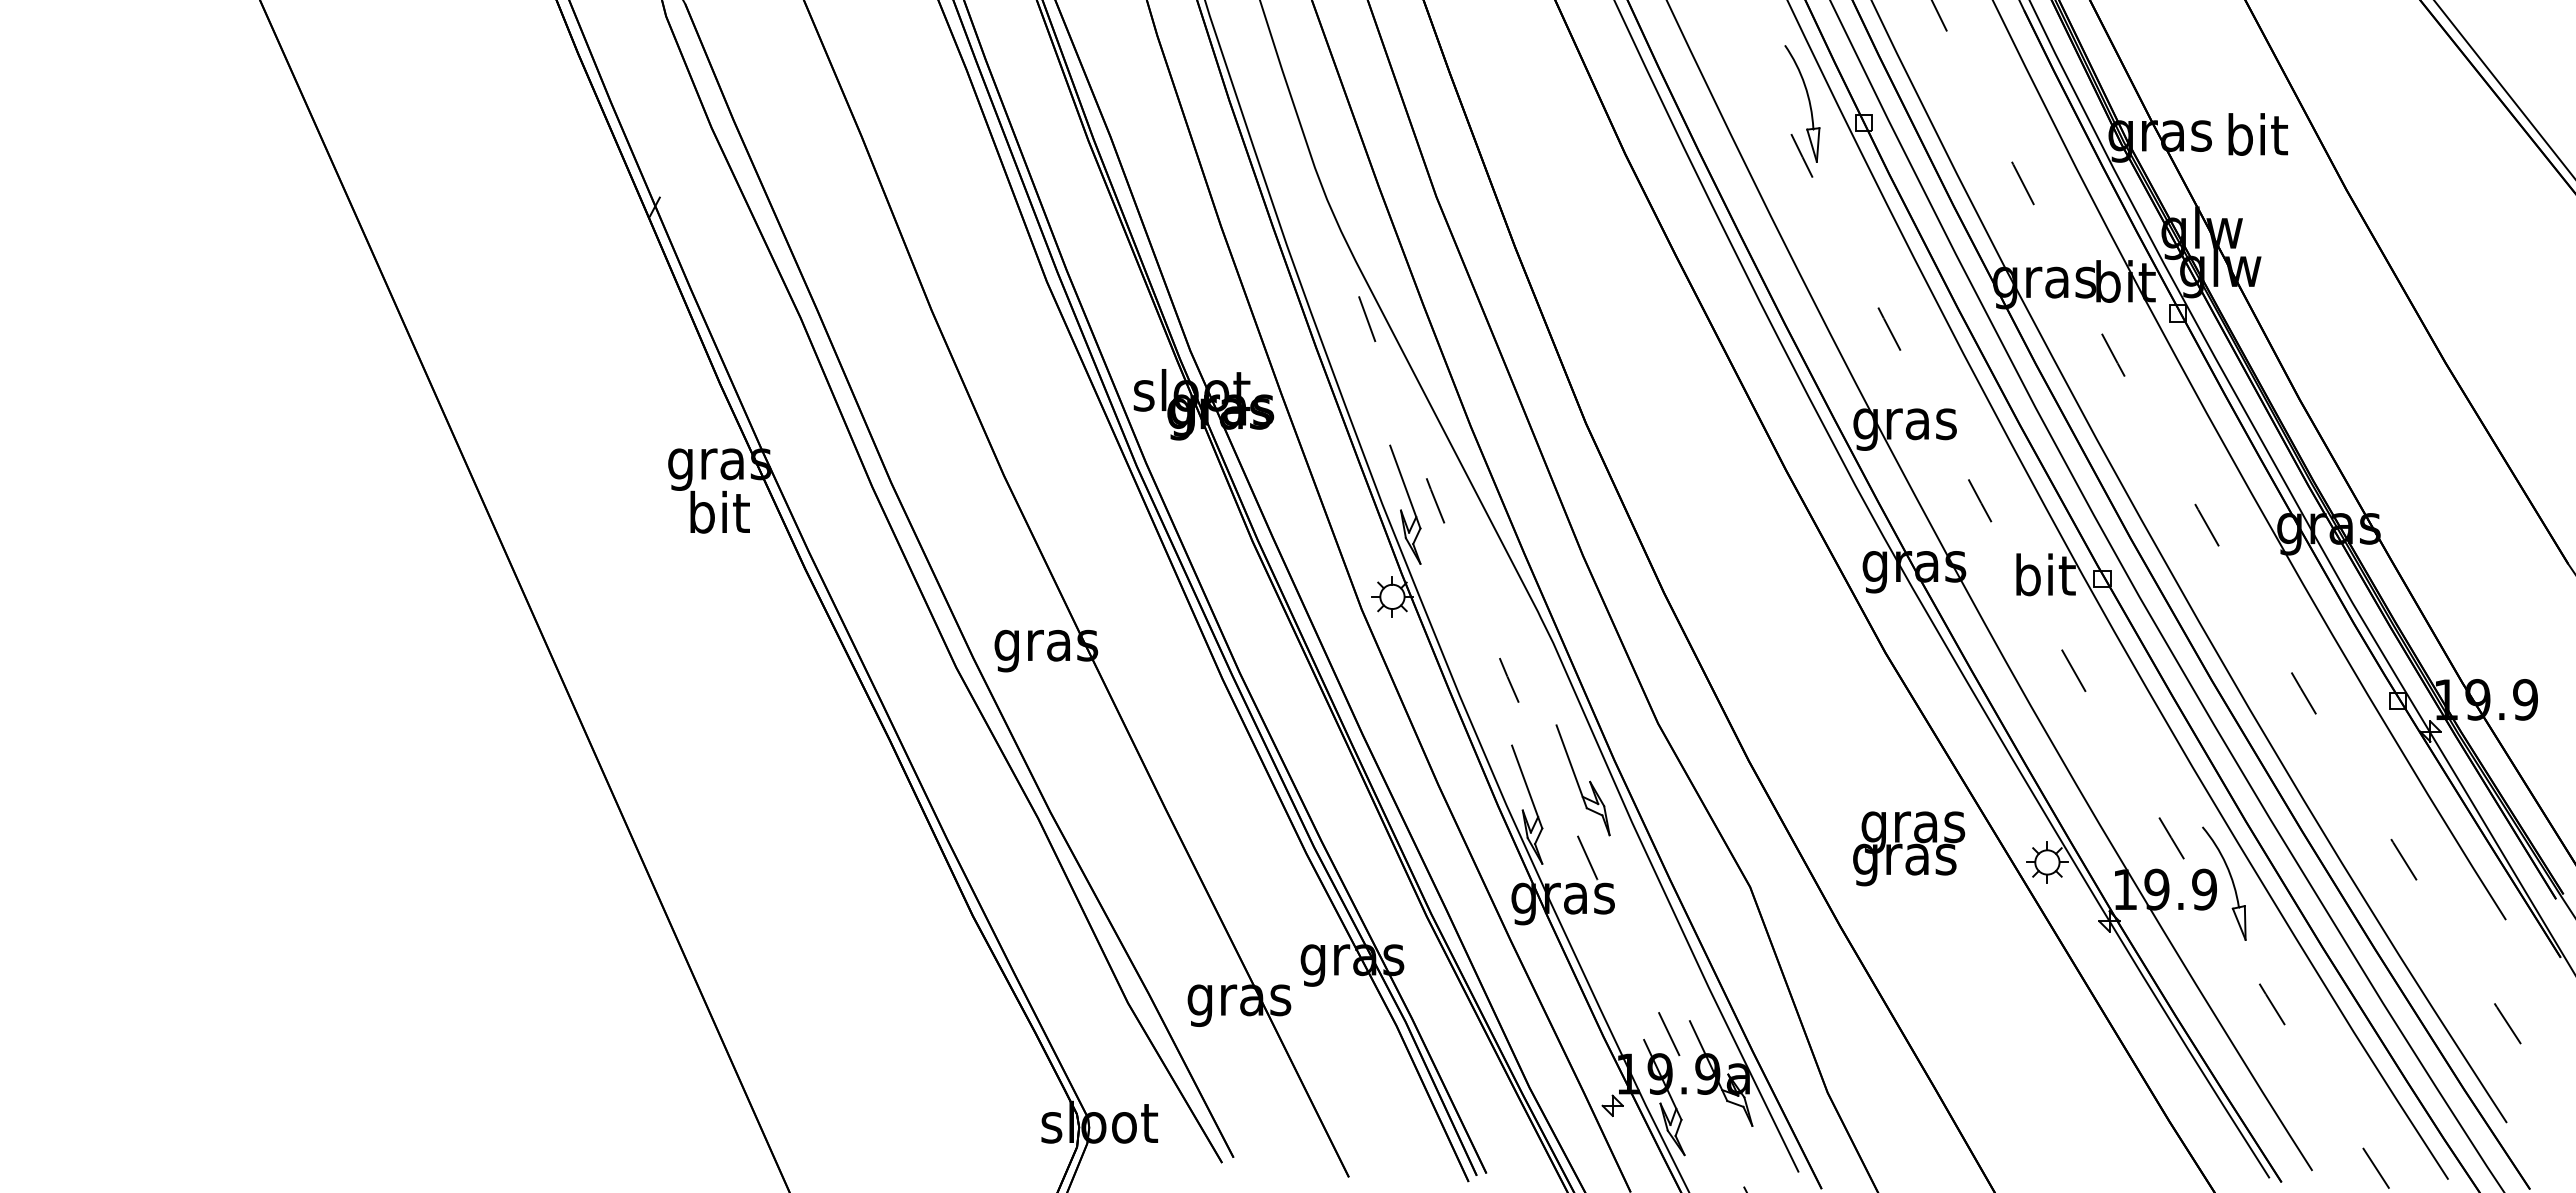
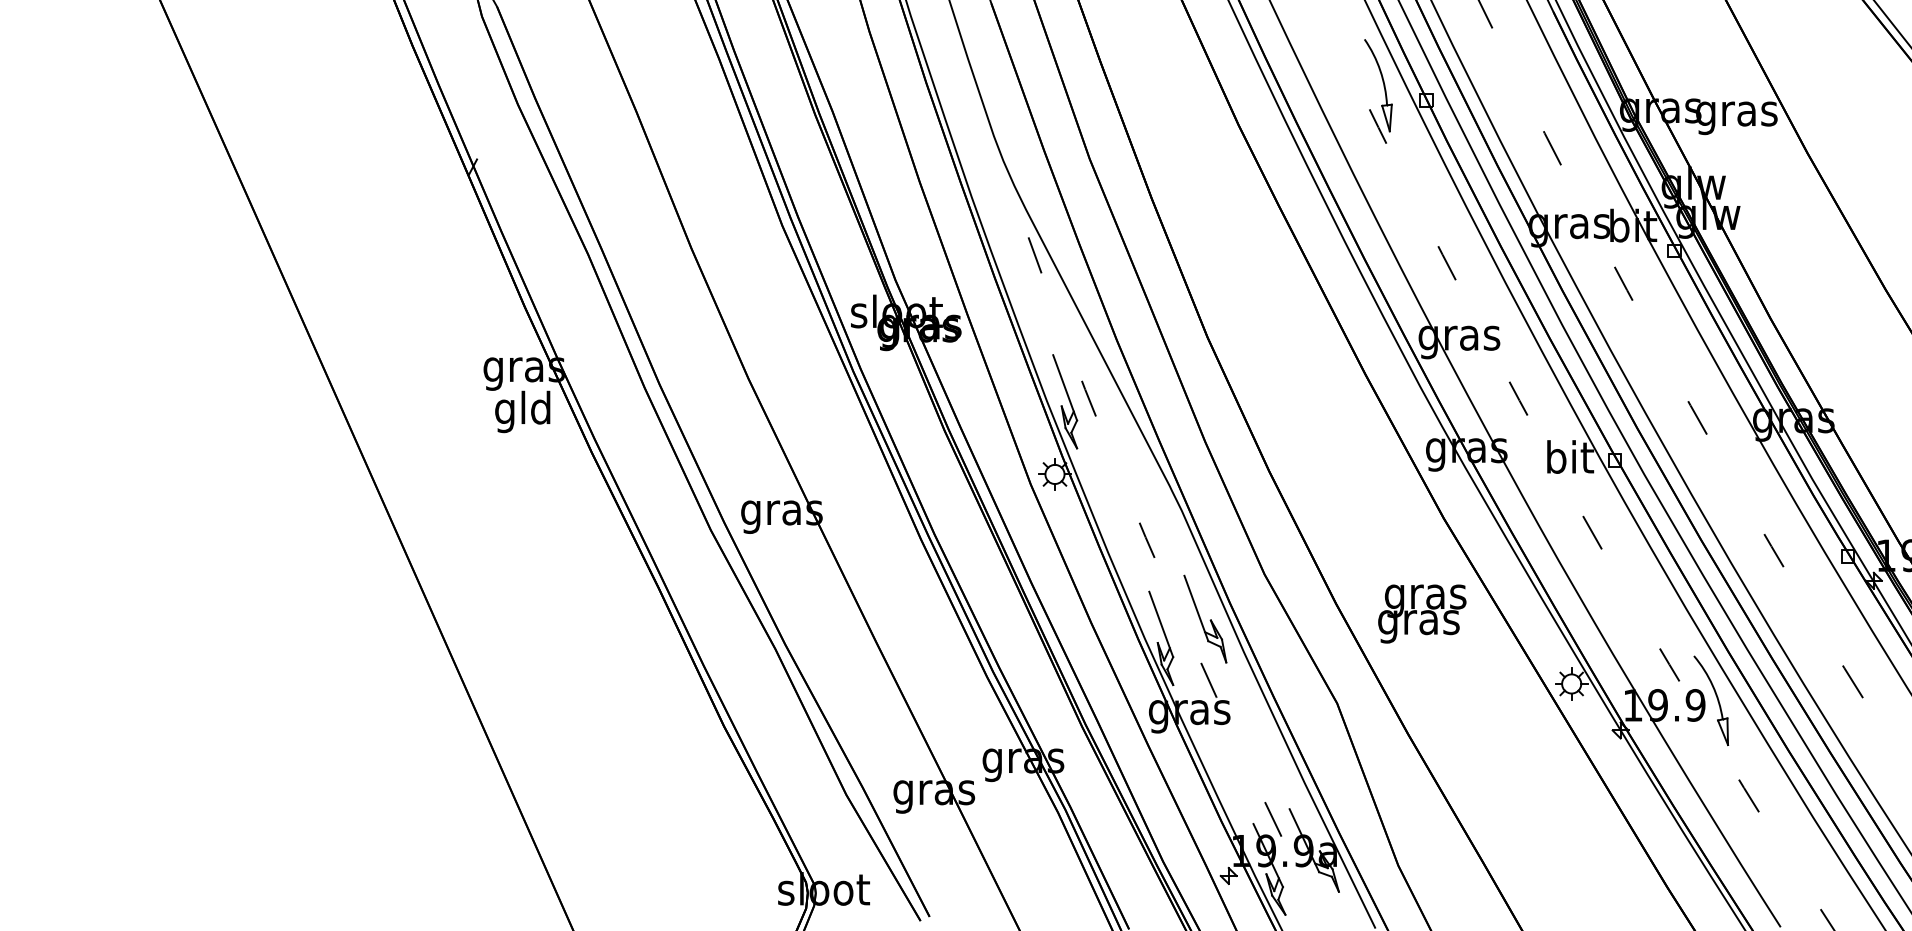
text: (2256, 139) -> (1736, 113), bit -> gras
text: (717, 517) -> (522, 411), bit -> gld
text: (1909, 848) -> (1422, 613), moved

